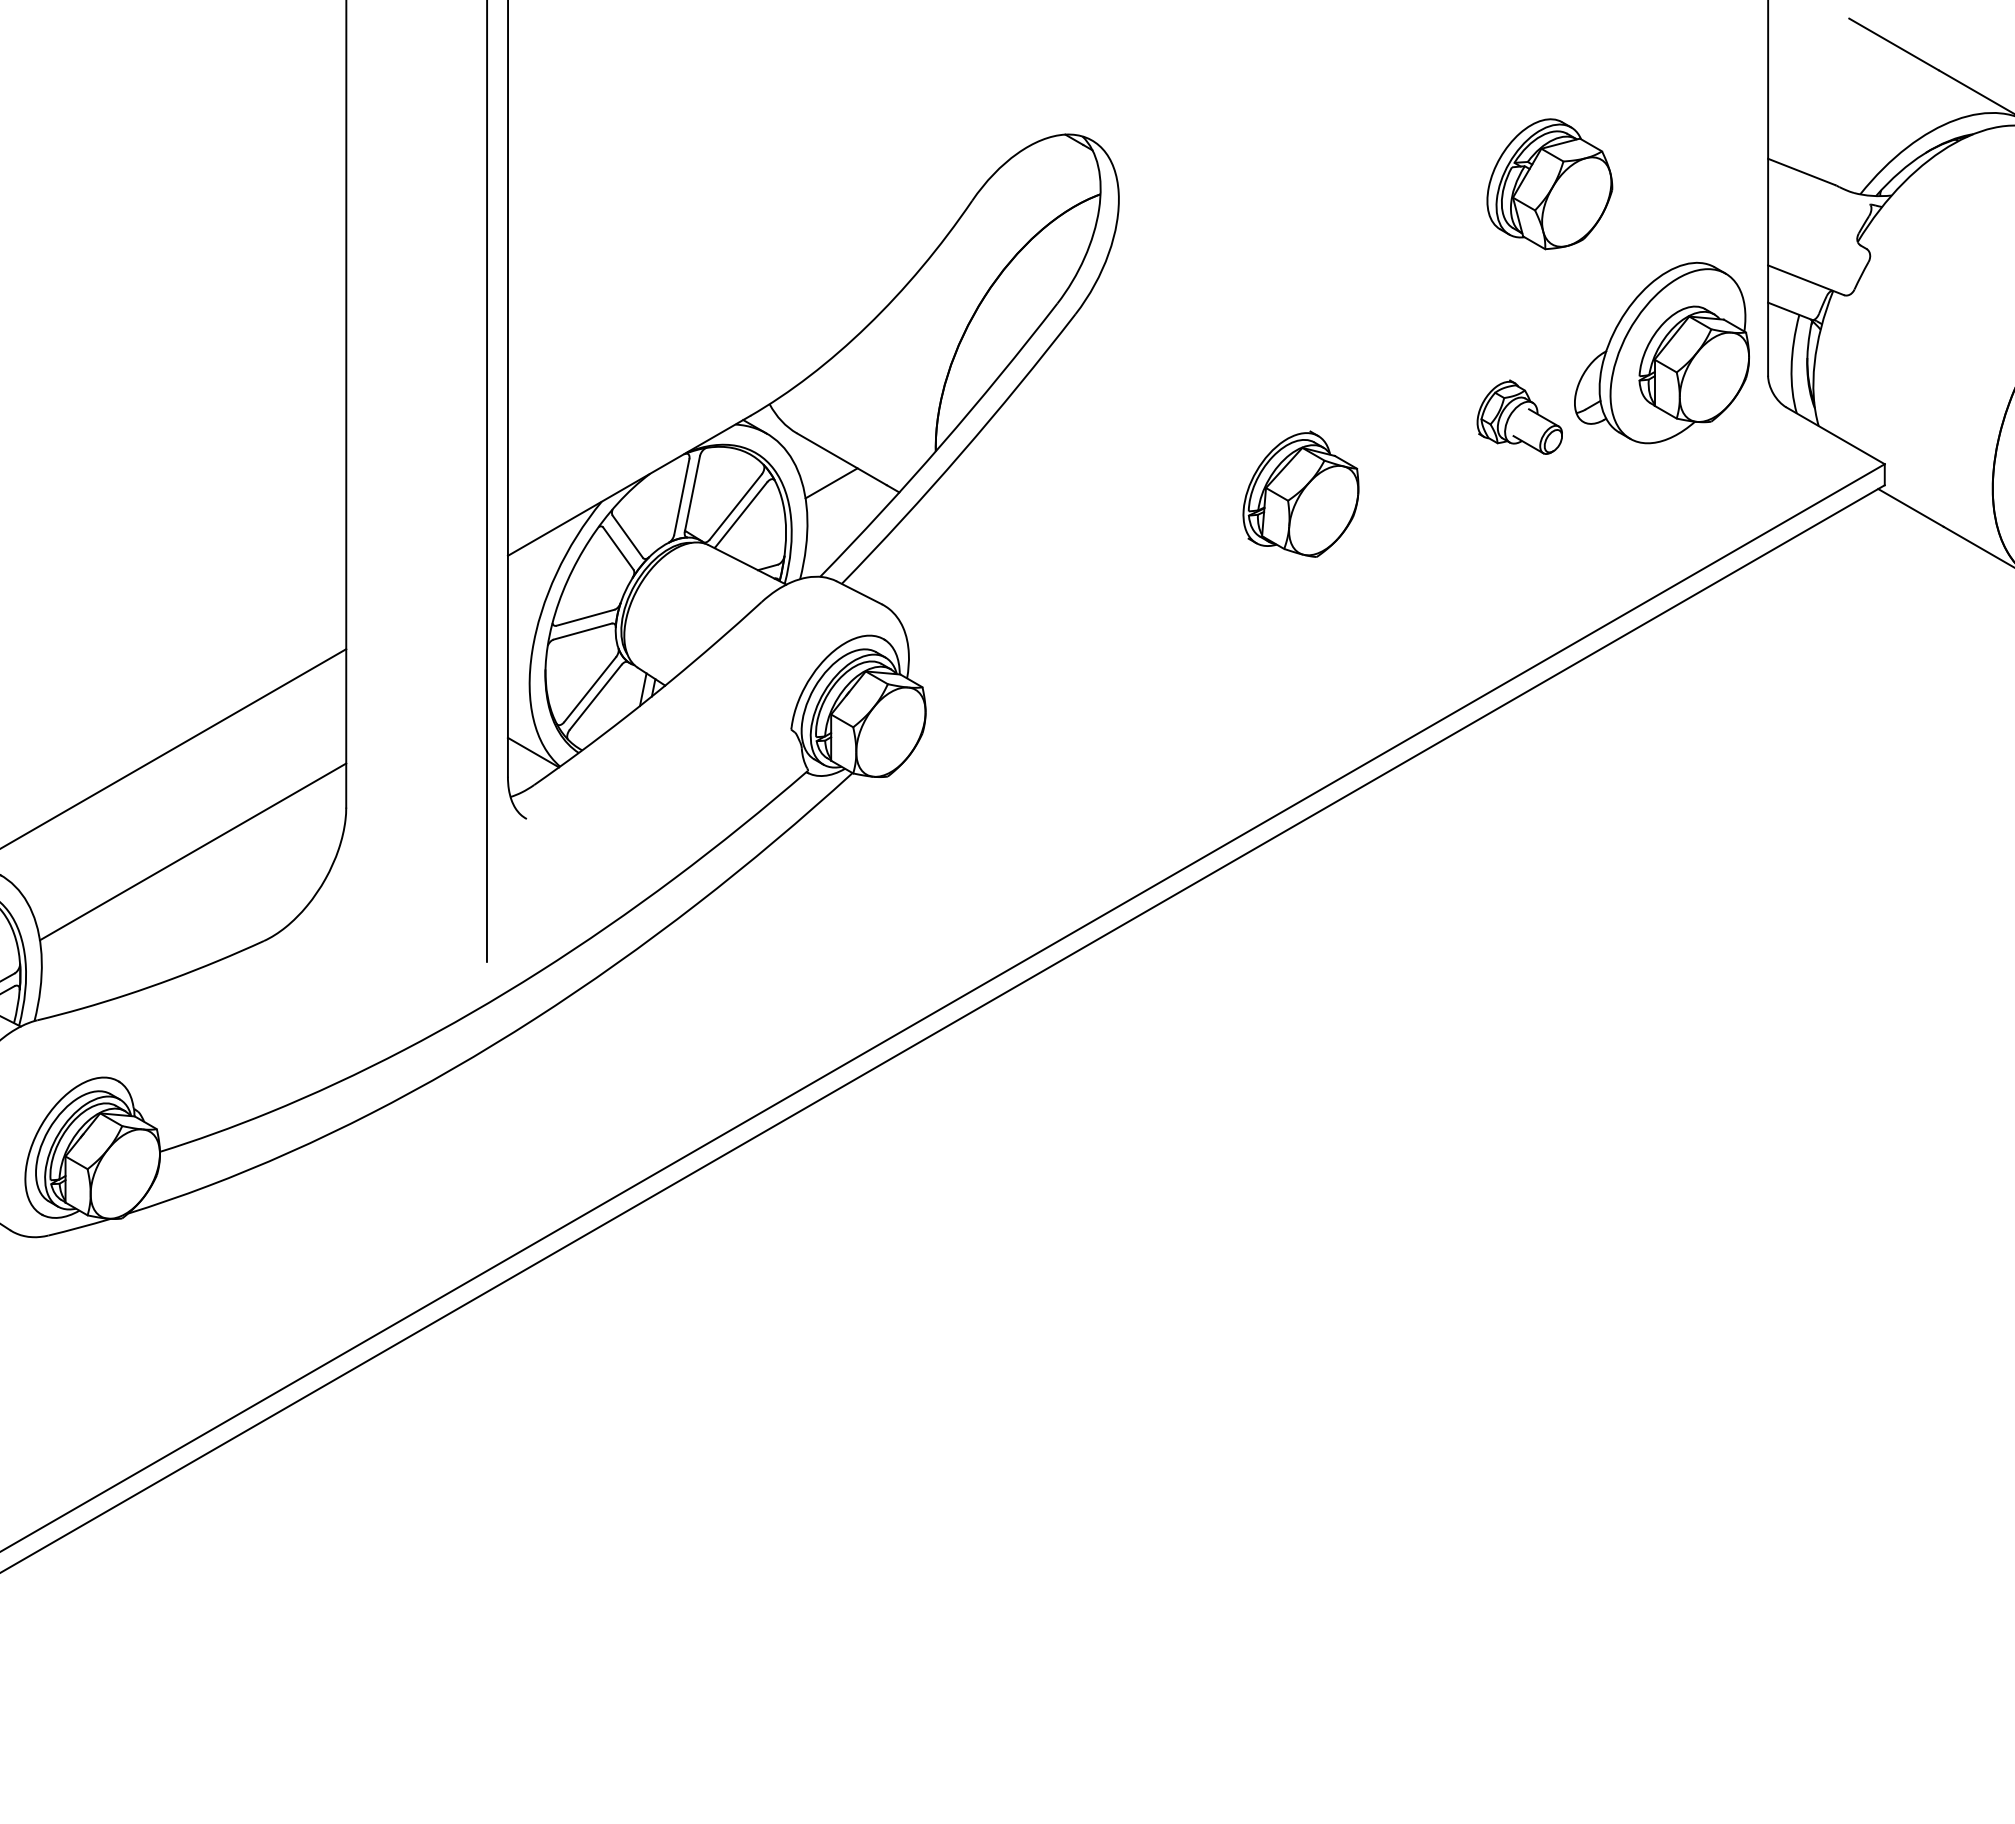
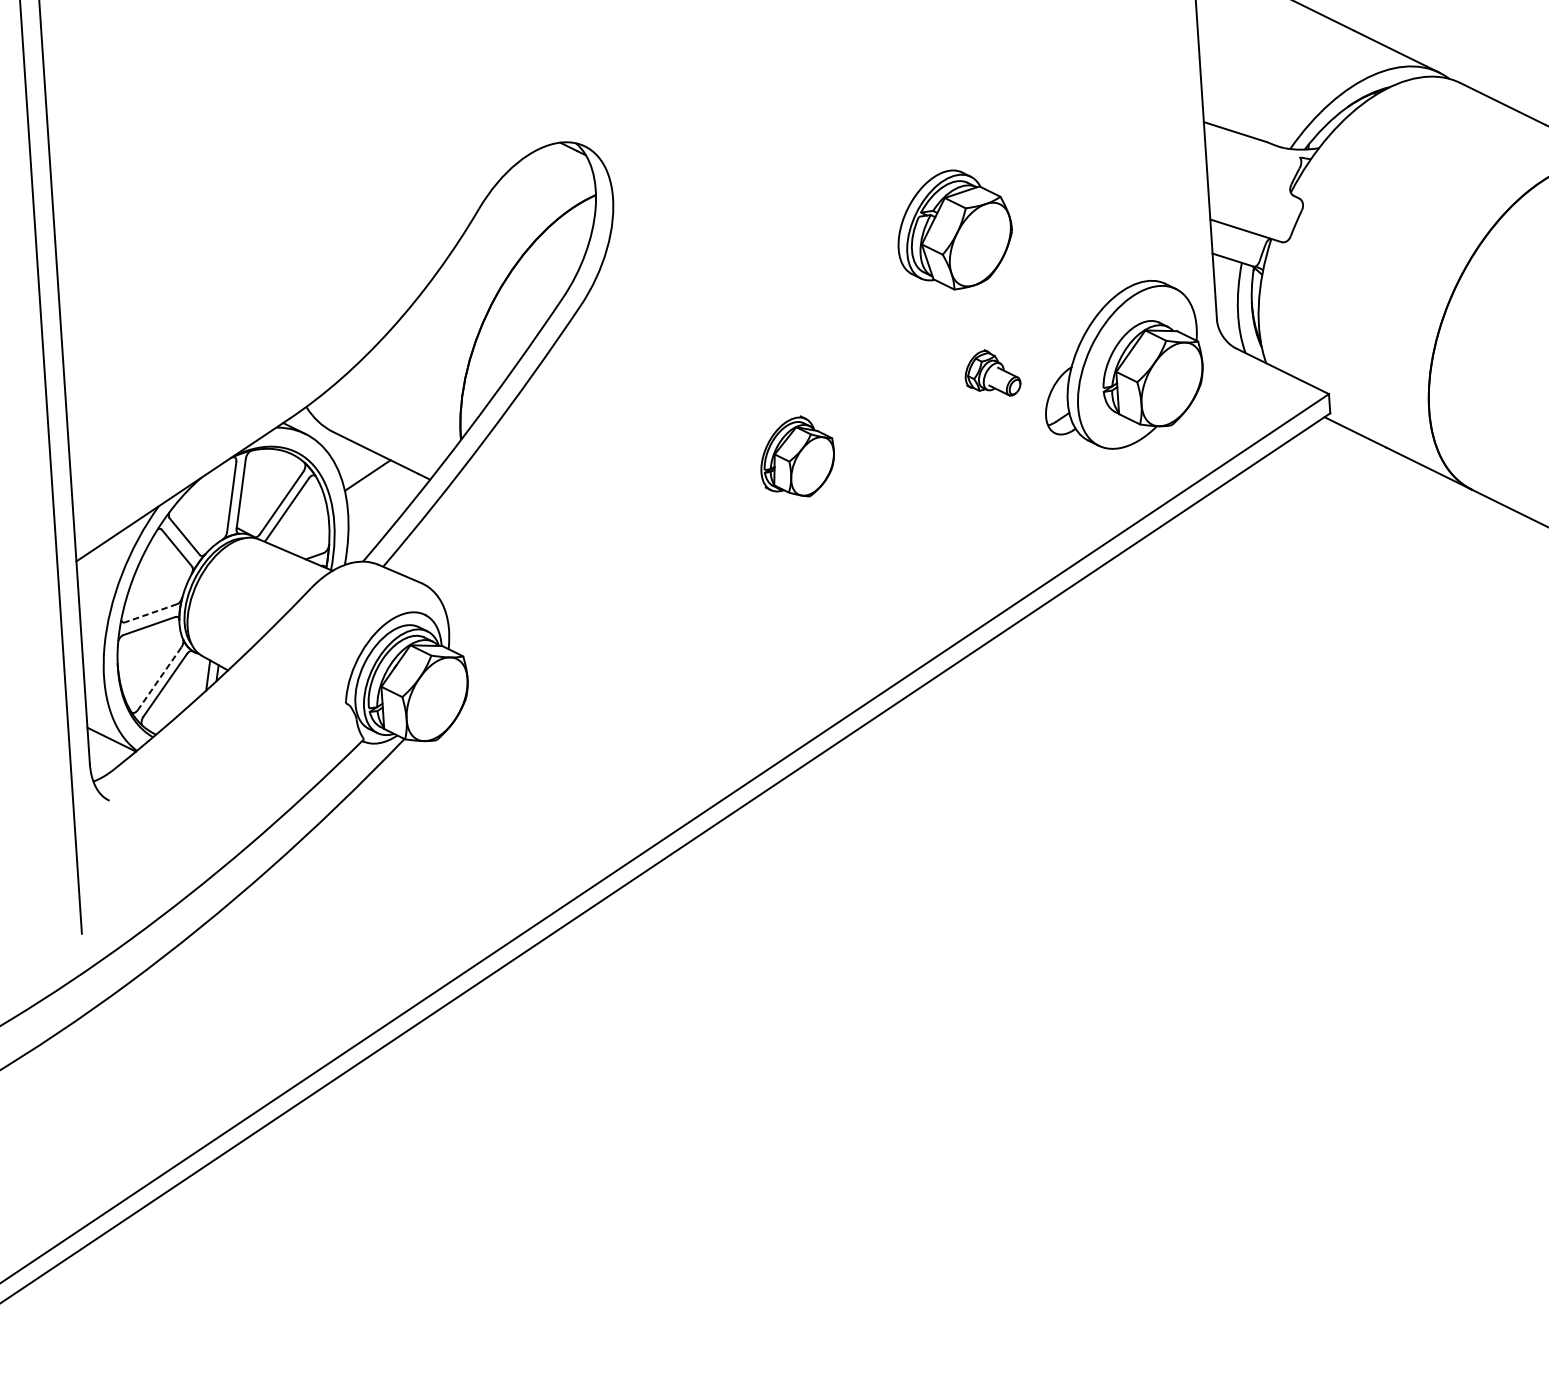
part: (1549, 184) -> (954, 230), moved
part: (1661, 352) -> (1122, 364), moved
part: (1519, 416) -> (992, 372), size x0.7
part: (1300, 493) -> (796, 456), size x0.7
line: (585, 617) -> (151, 613), solid -> dashed
line: (589, 689) -> (159, 678), solid -> dashed

